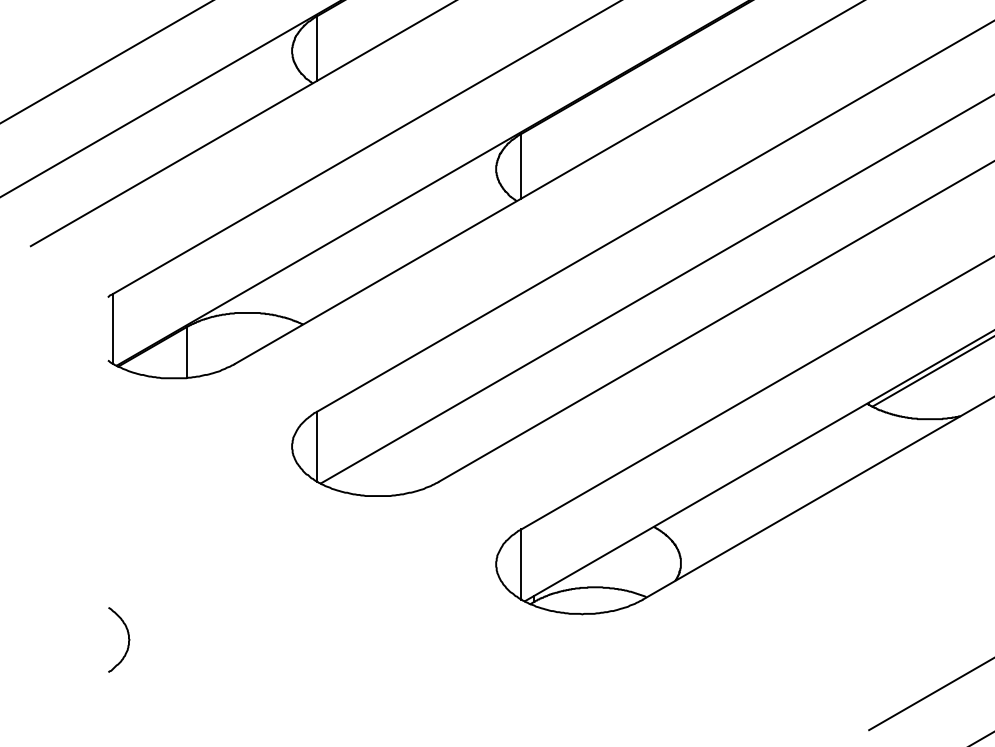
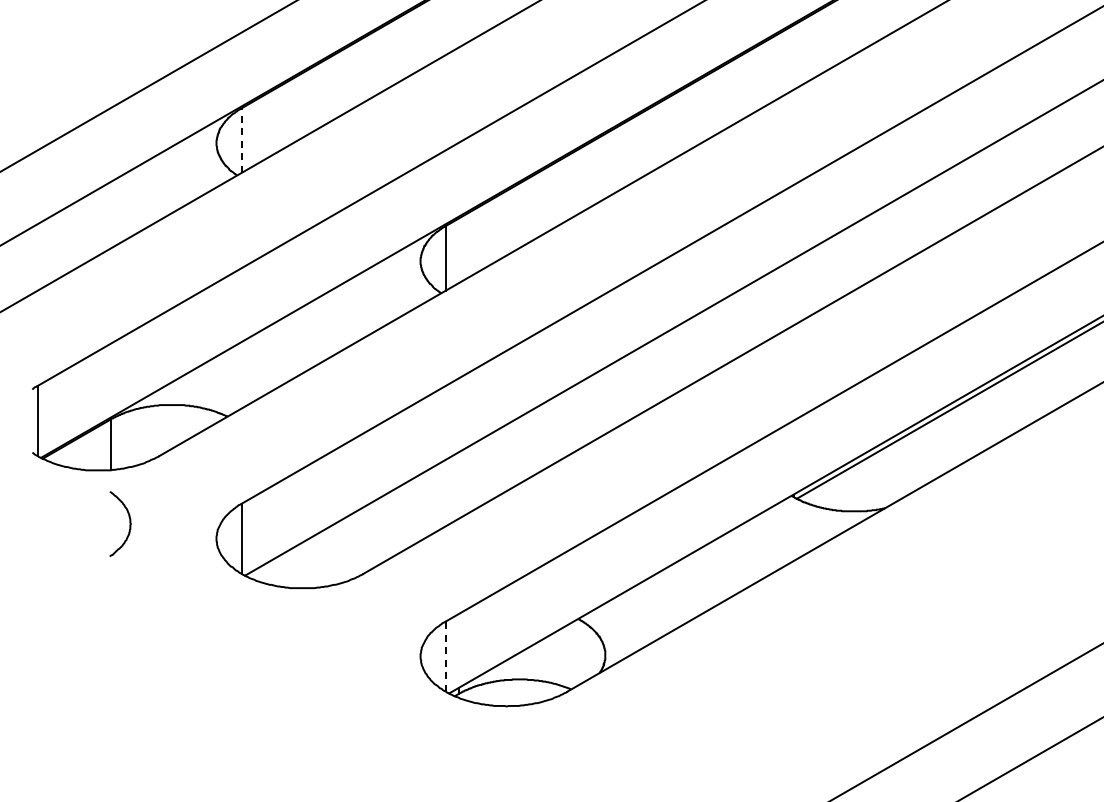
line: (317, 48) -> (241, 140), solid -> dashed
line: (521, 564) -> (445, 656), solid -> dashed
curve: (128, 639) -> (129, 523), moved

